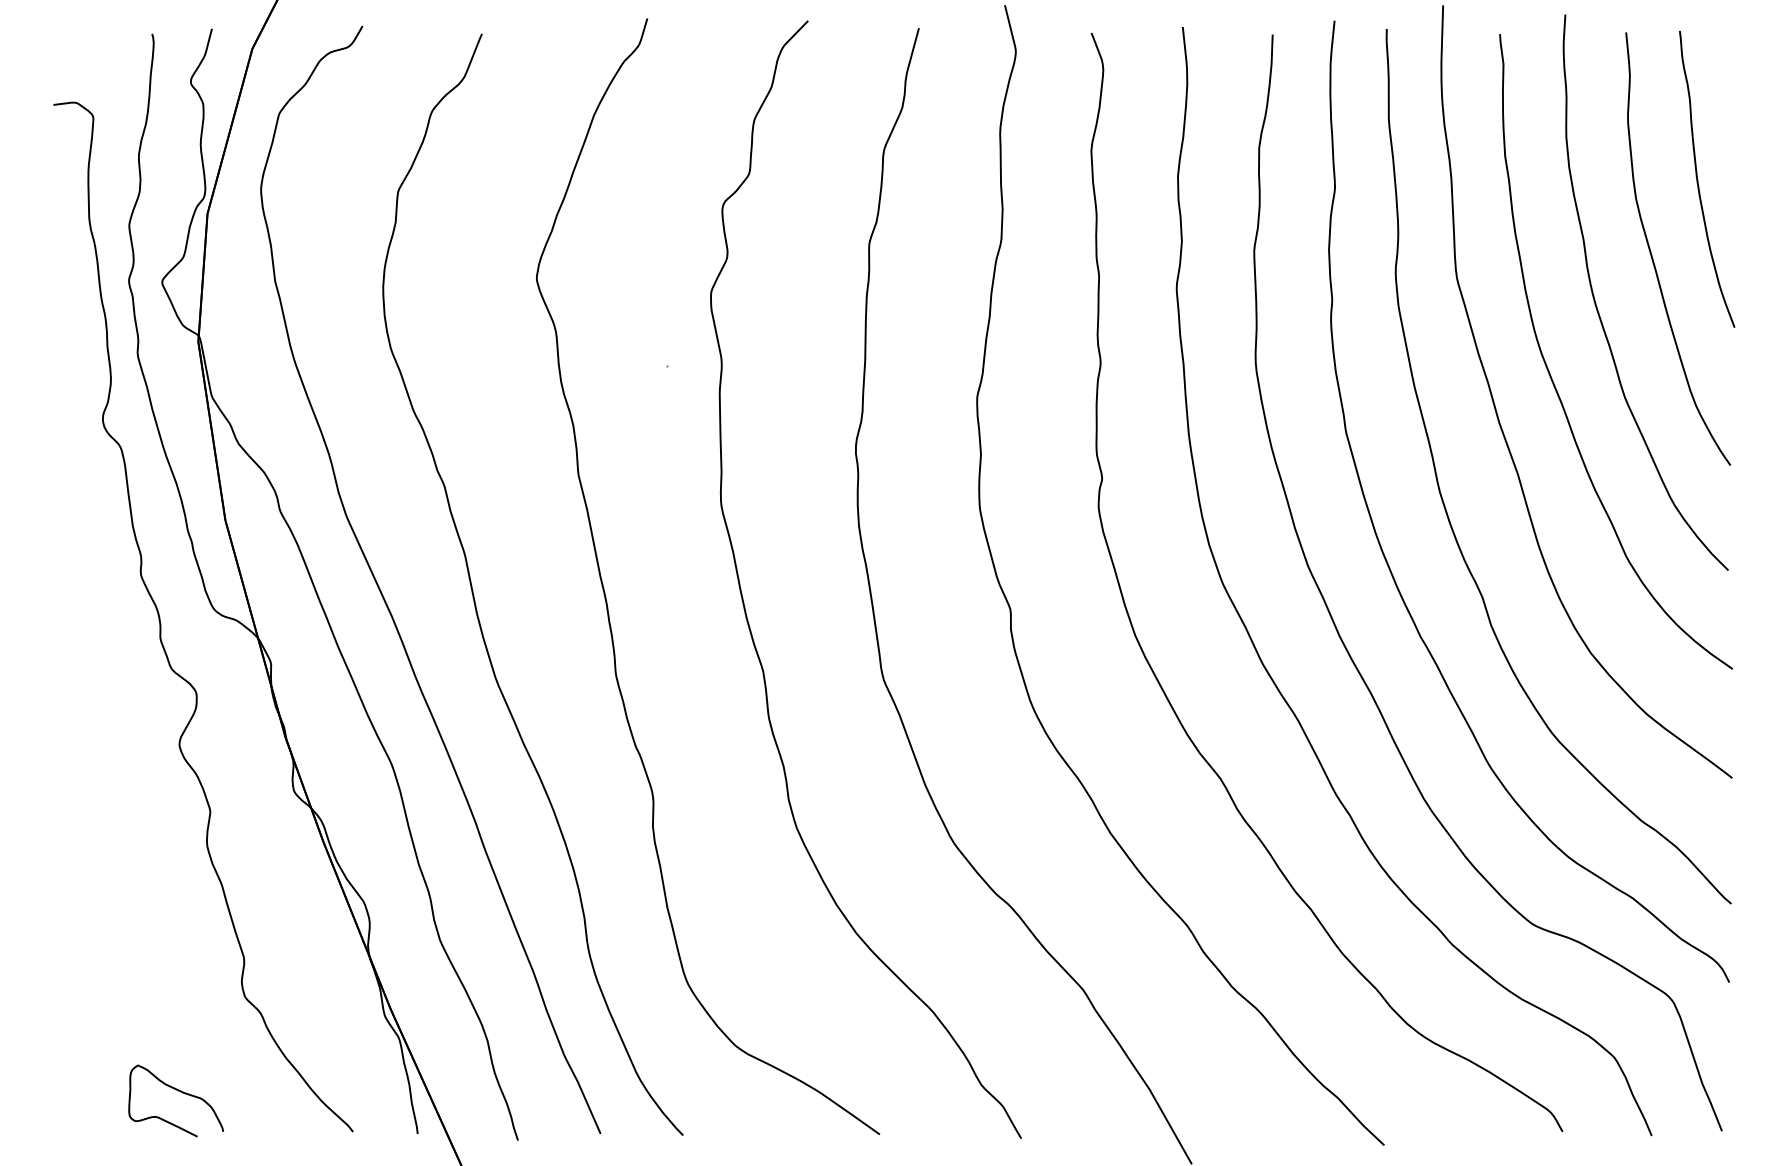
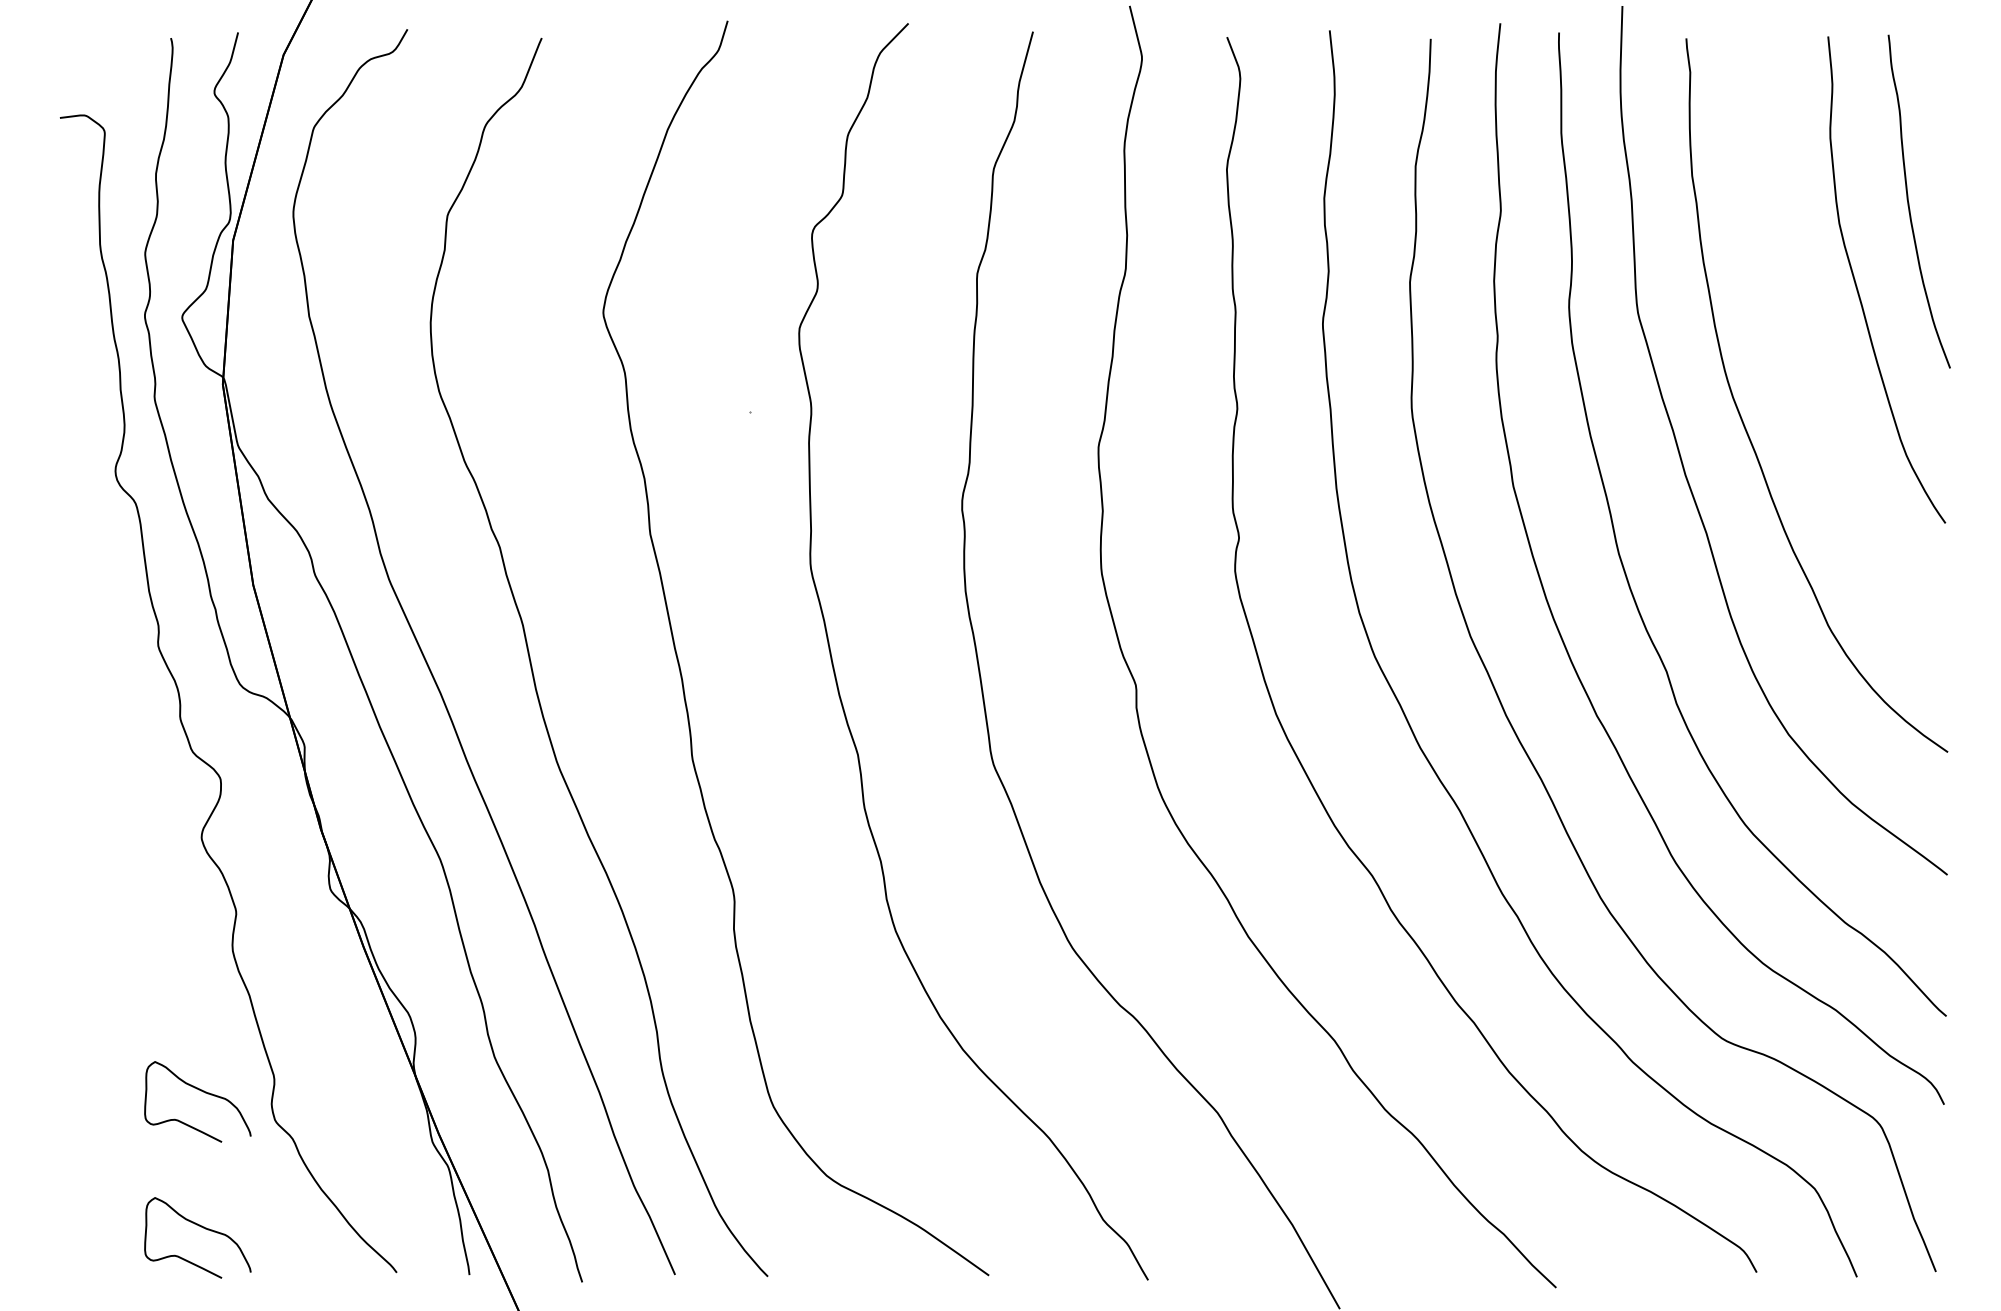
curve: (1597, 308) -> (1796, 346), removed
curve: (179, 970) -> (201, 1091), added

